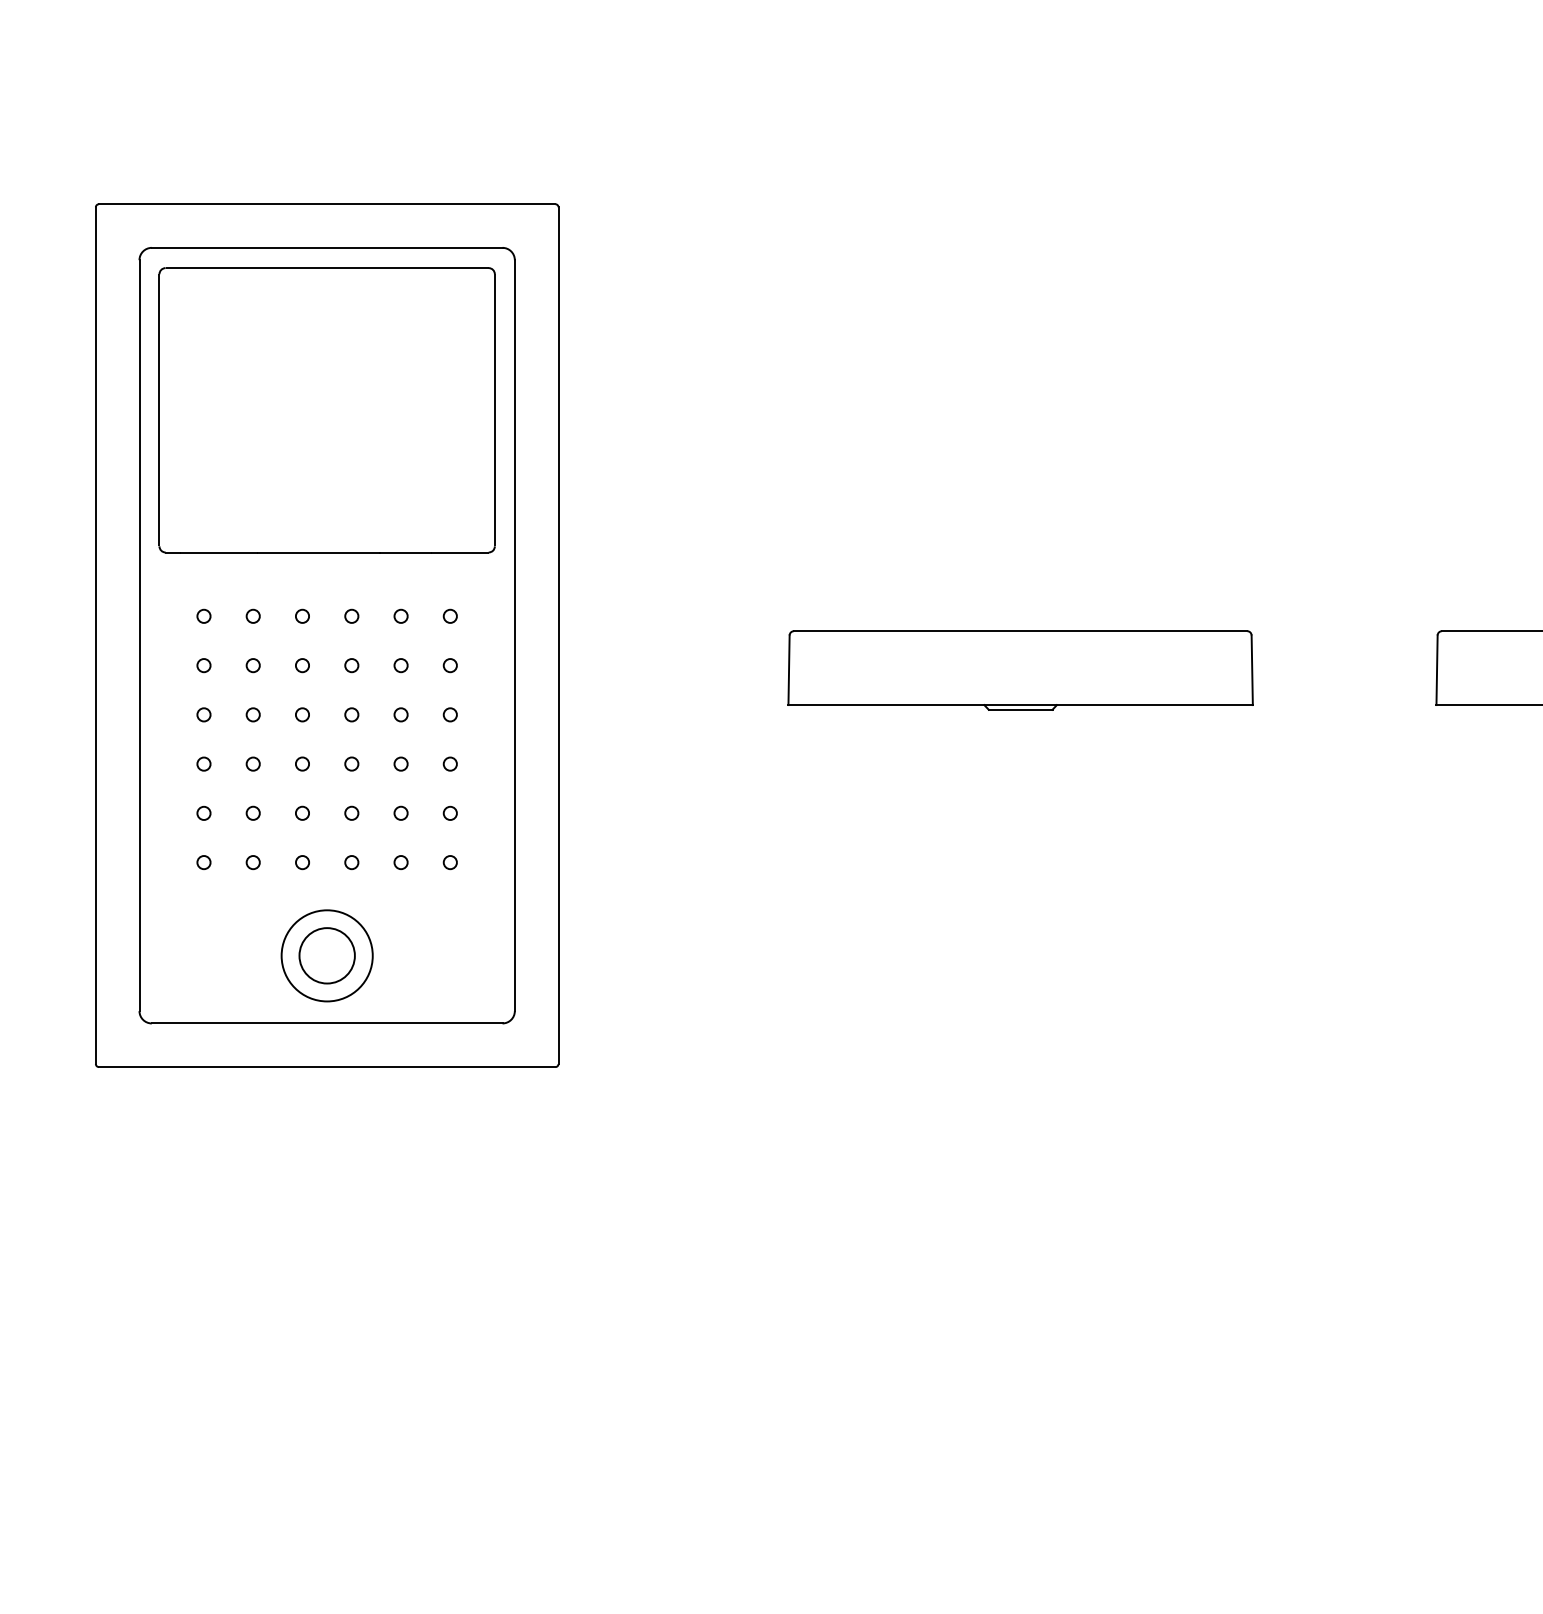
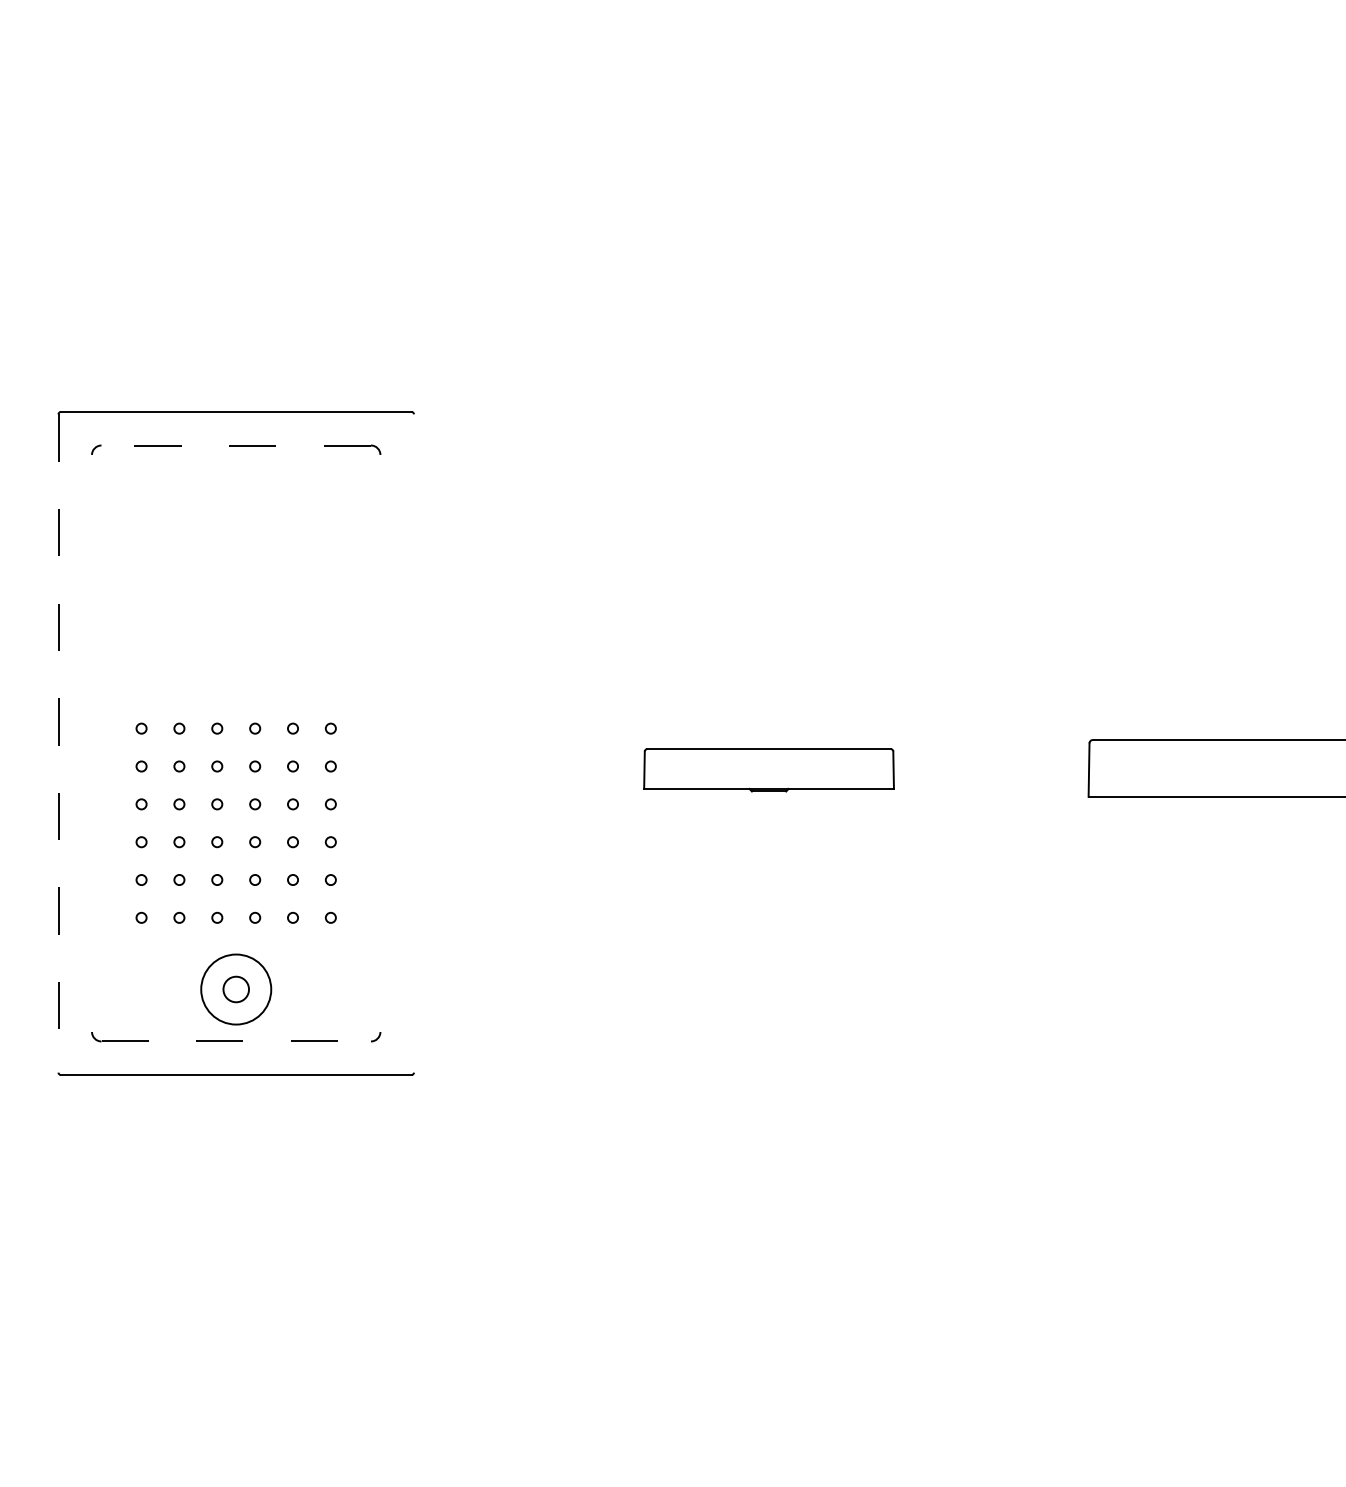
line: (327, 247) -> (236, 445), solid -> dashed
part: (326, 410) -> (235, 570), removed
line: (95, 635) -> (58, 743), solid -> dashed
line: (140, 635) -> (92, 743), removed
line: (514, 635) -> (380, 743), removed
line: (559, 635) -> (414, 743), removed
part: (1019, 670) -> (768, 770), size x0.7
circle: (326, 955) -> (235, 989), size x0.6
line: (327, 1023) -> (236, 1041), solid -> dashed

